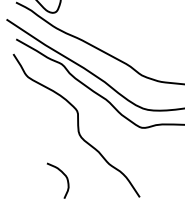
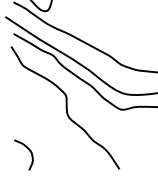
curve: (63, 174) -> (28, 149), moved

